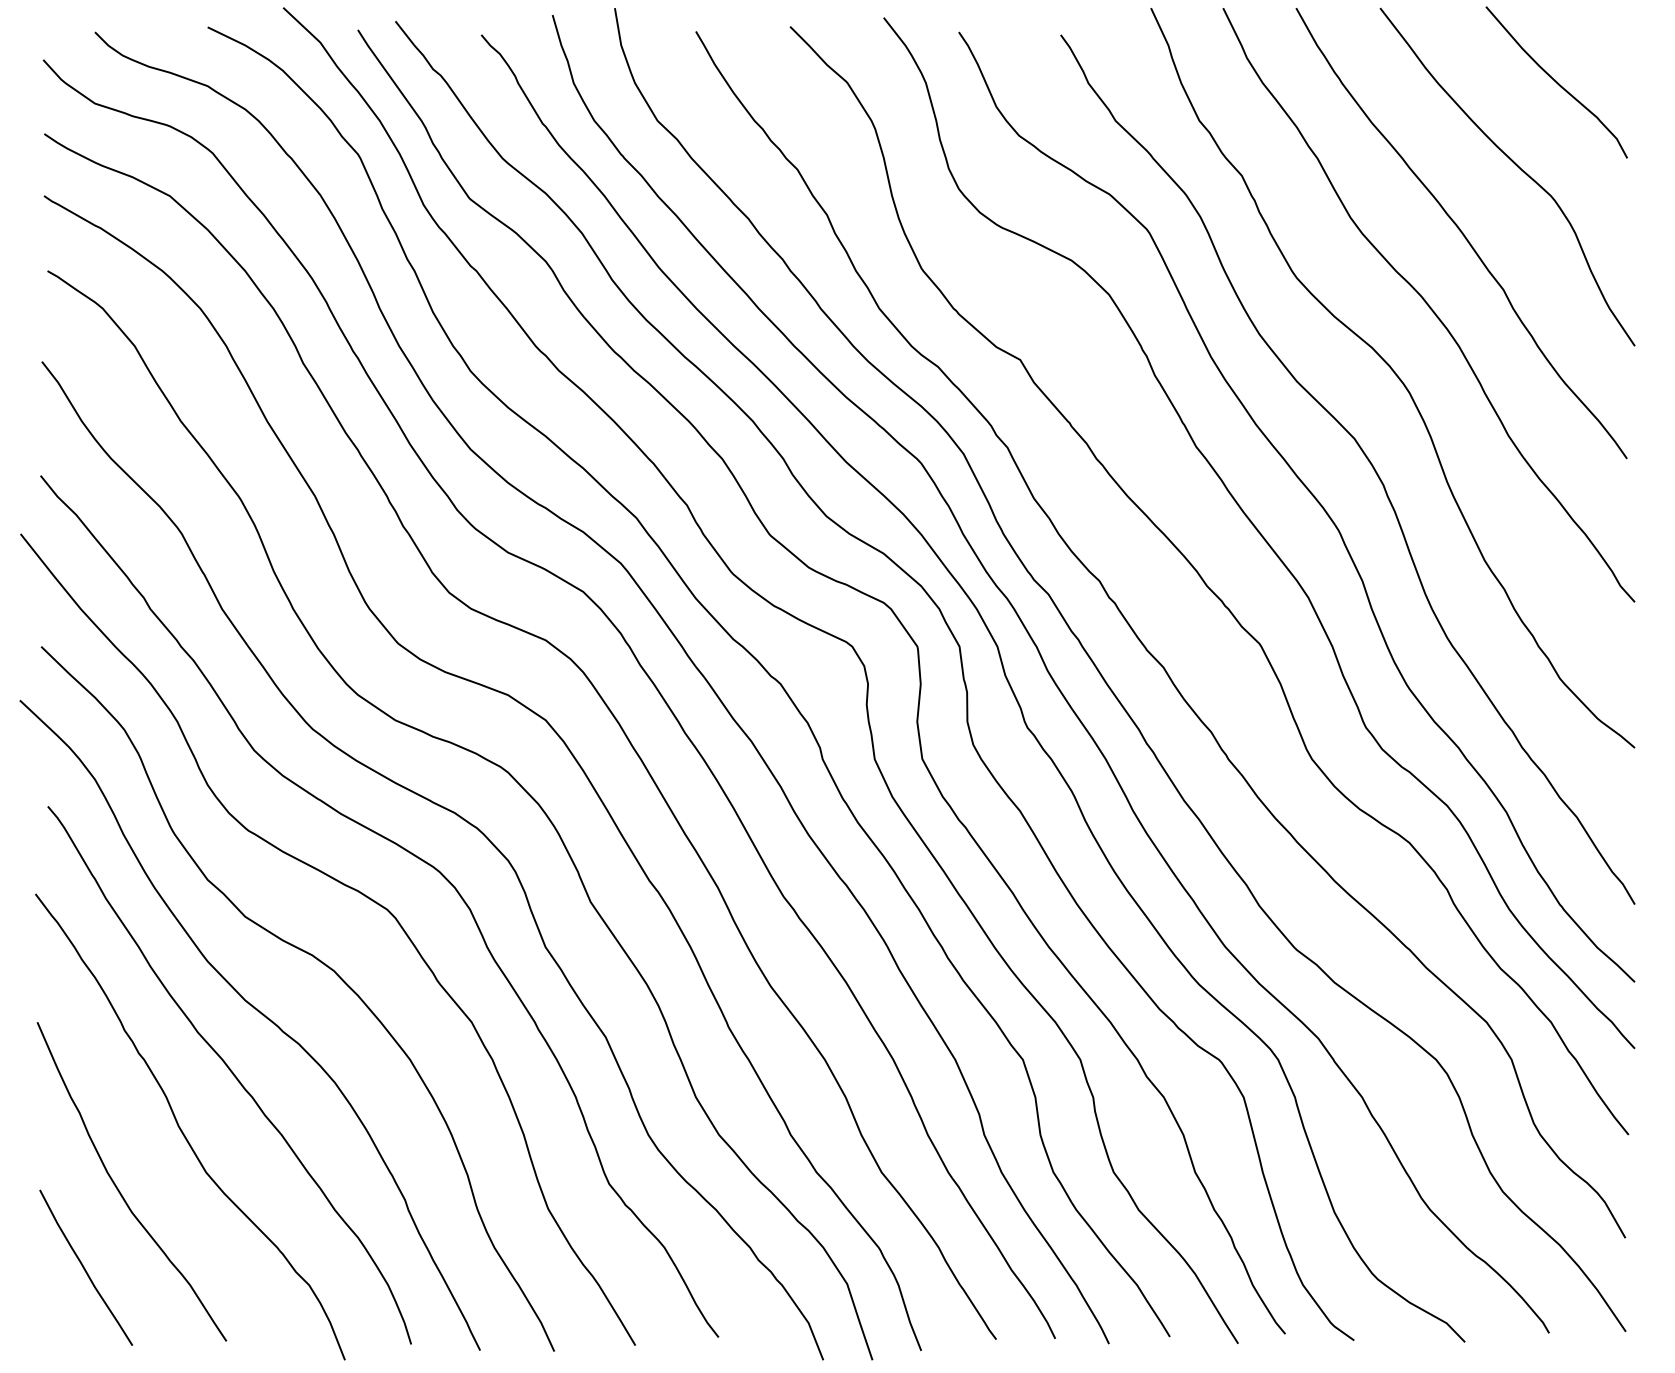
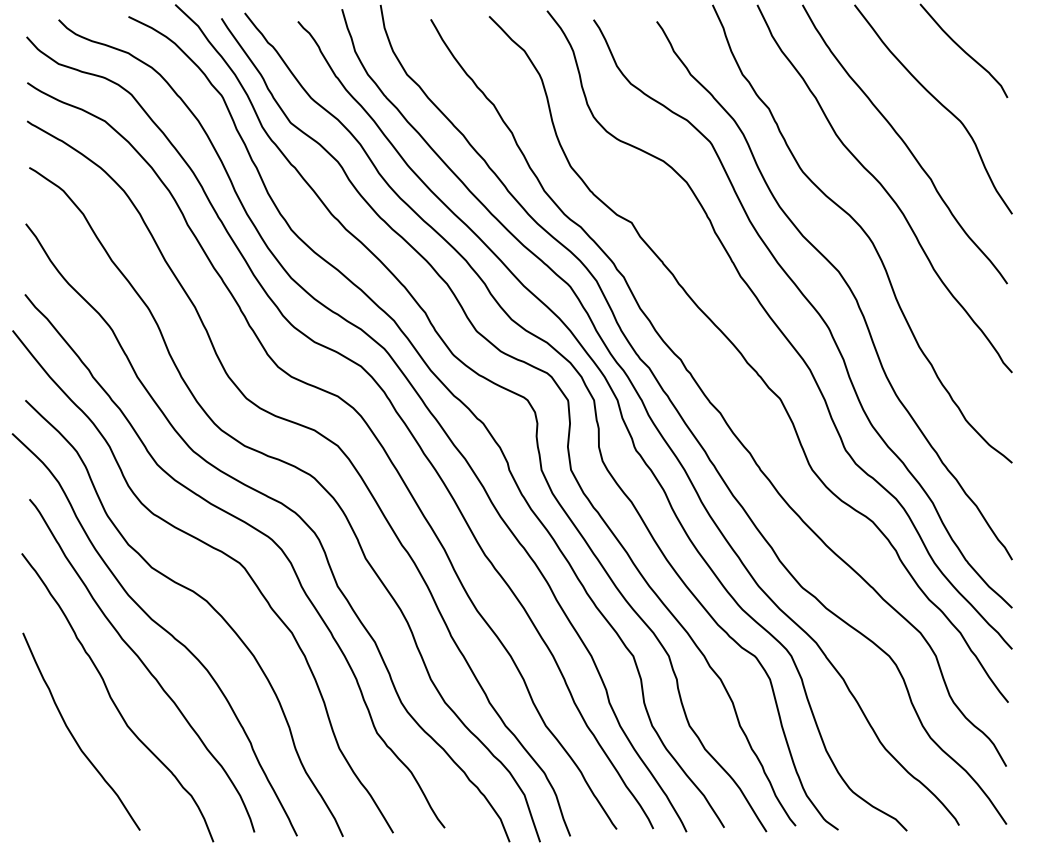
curve: (85, 1267) -> (52, 784), removed

